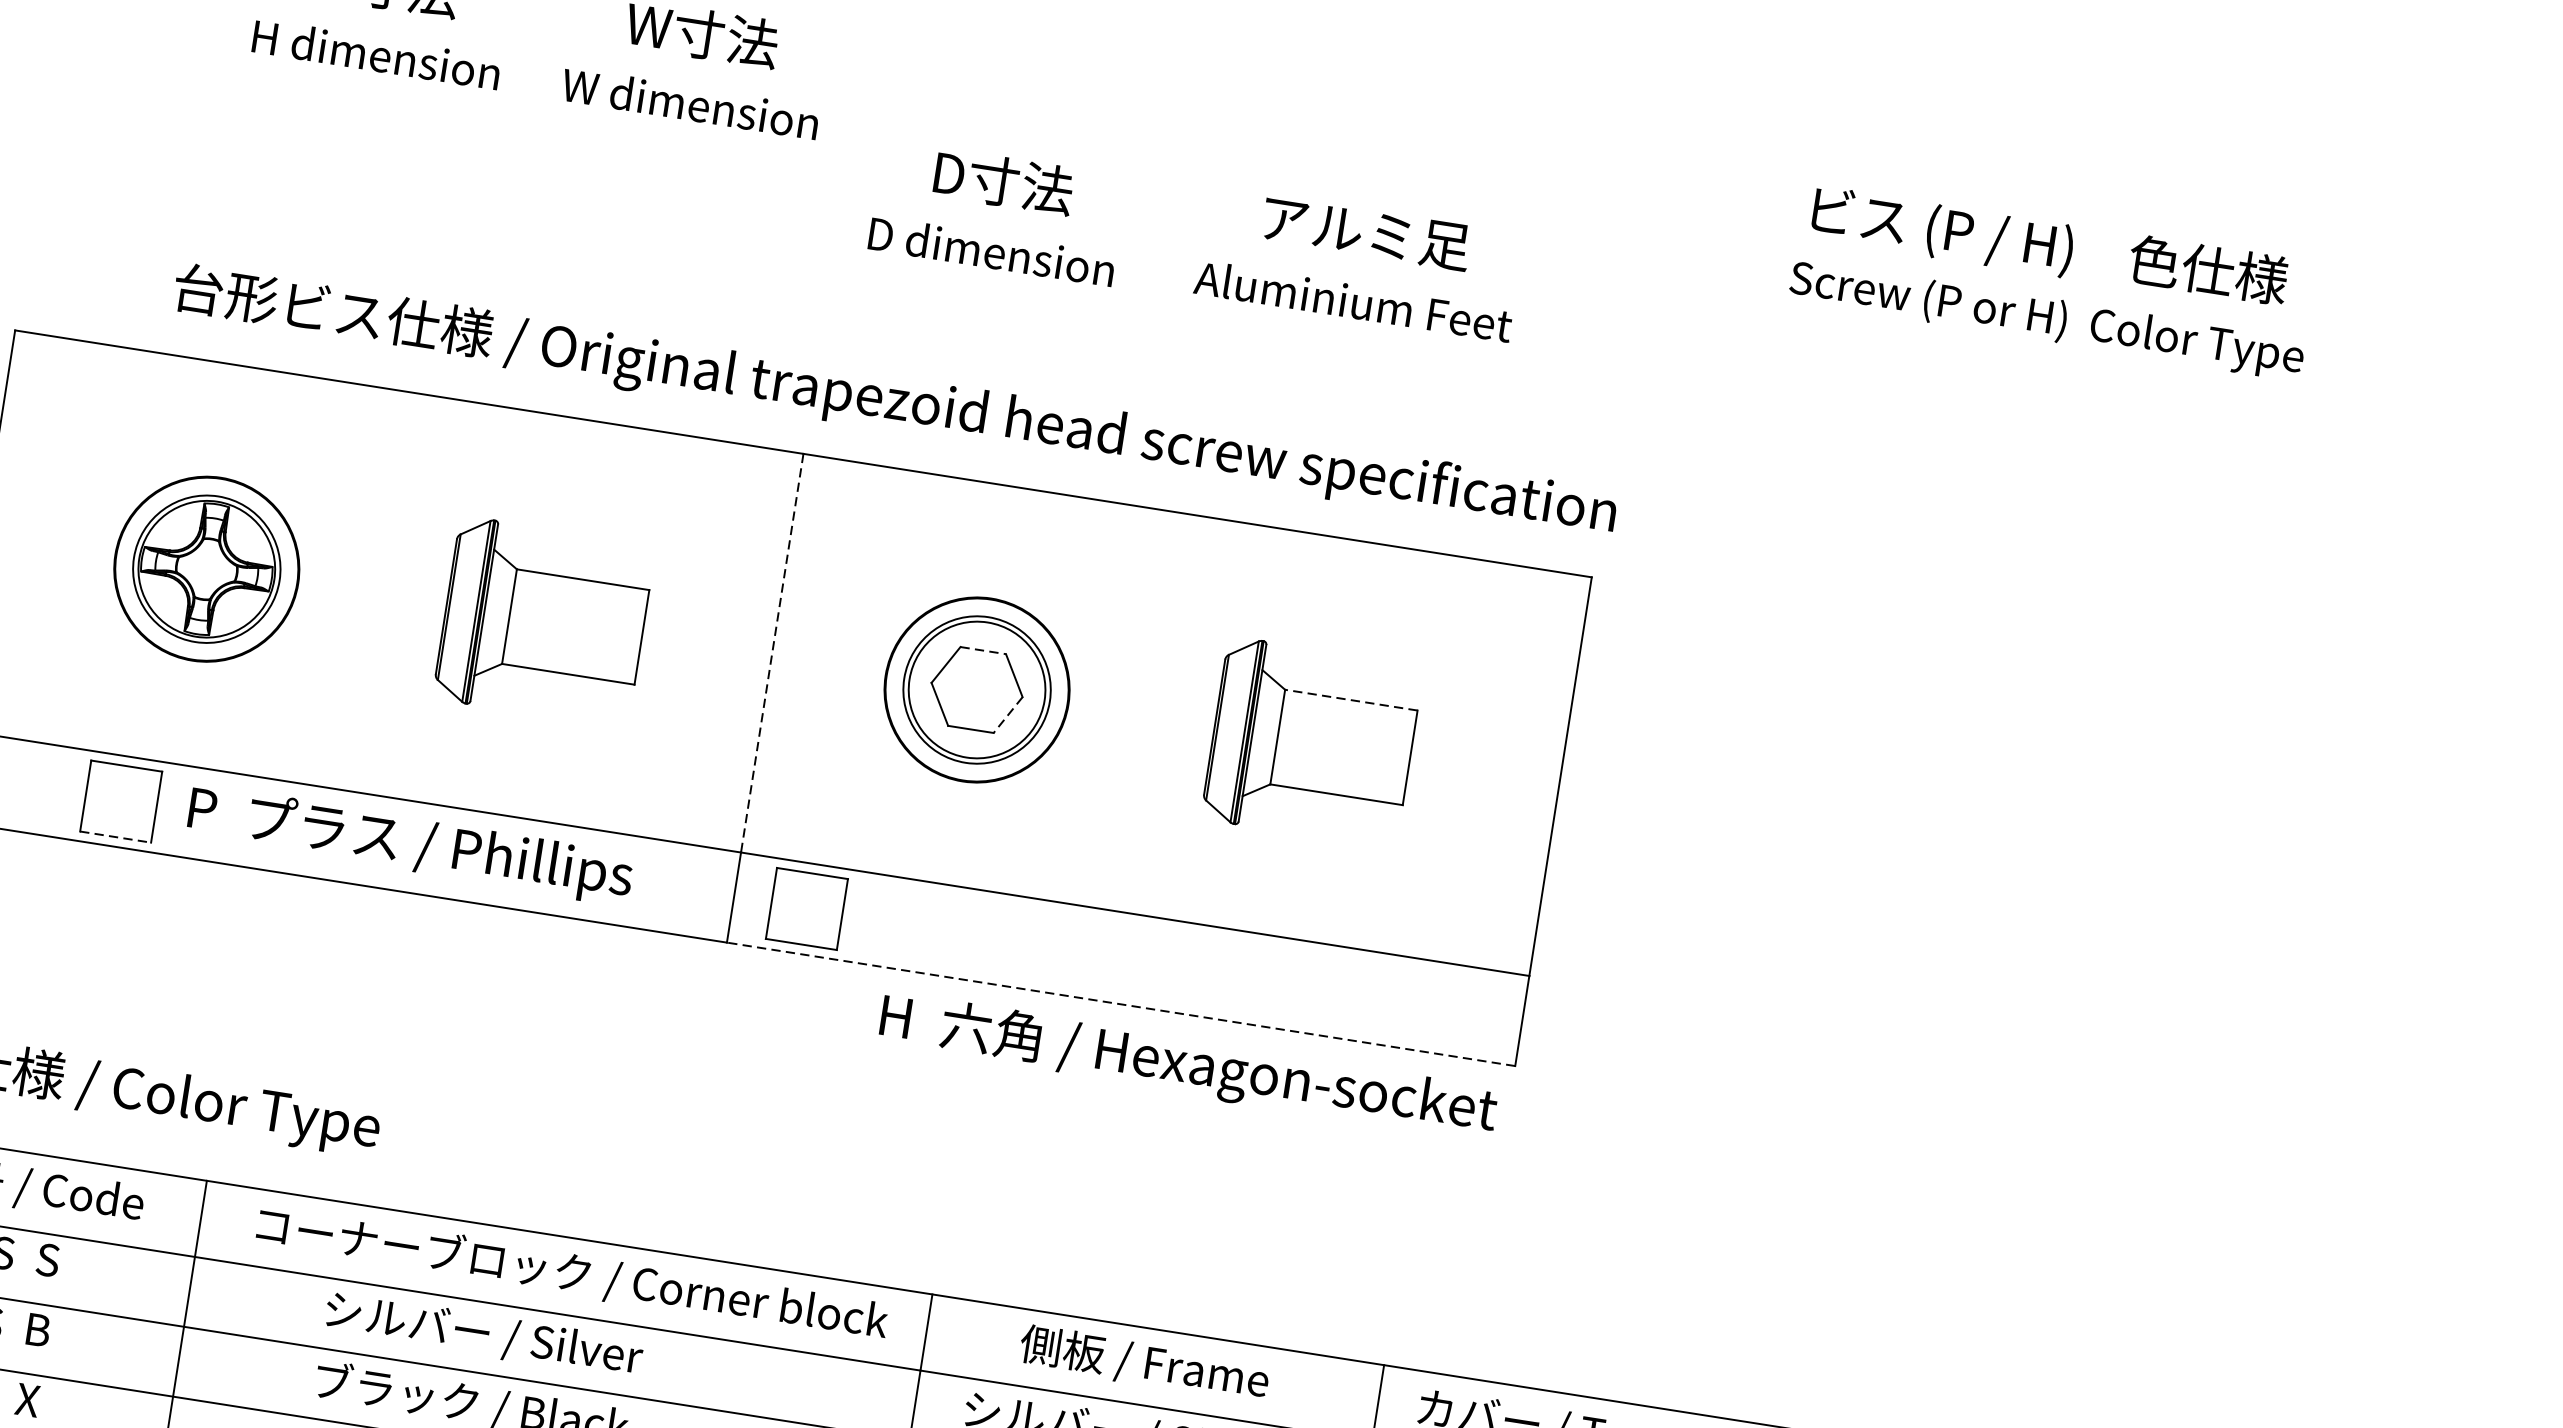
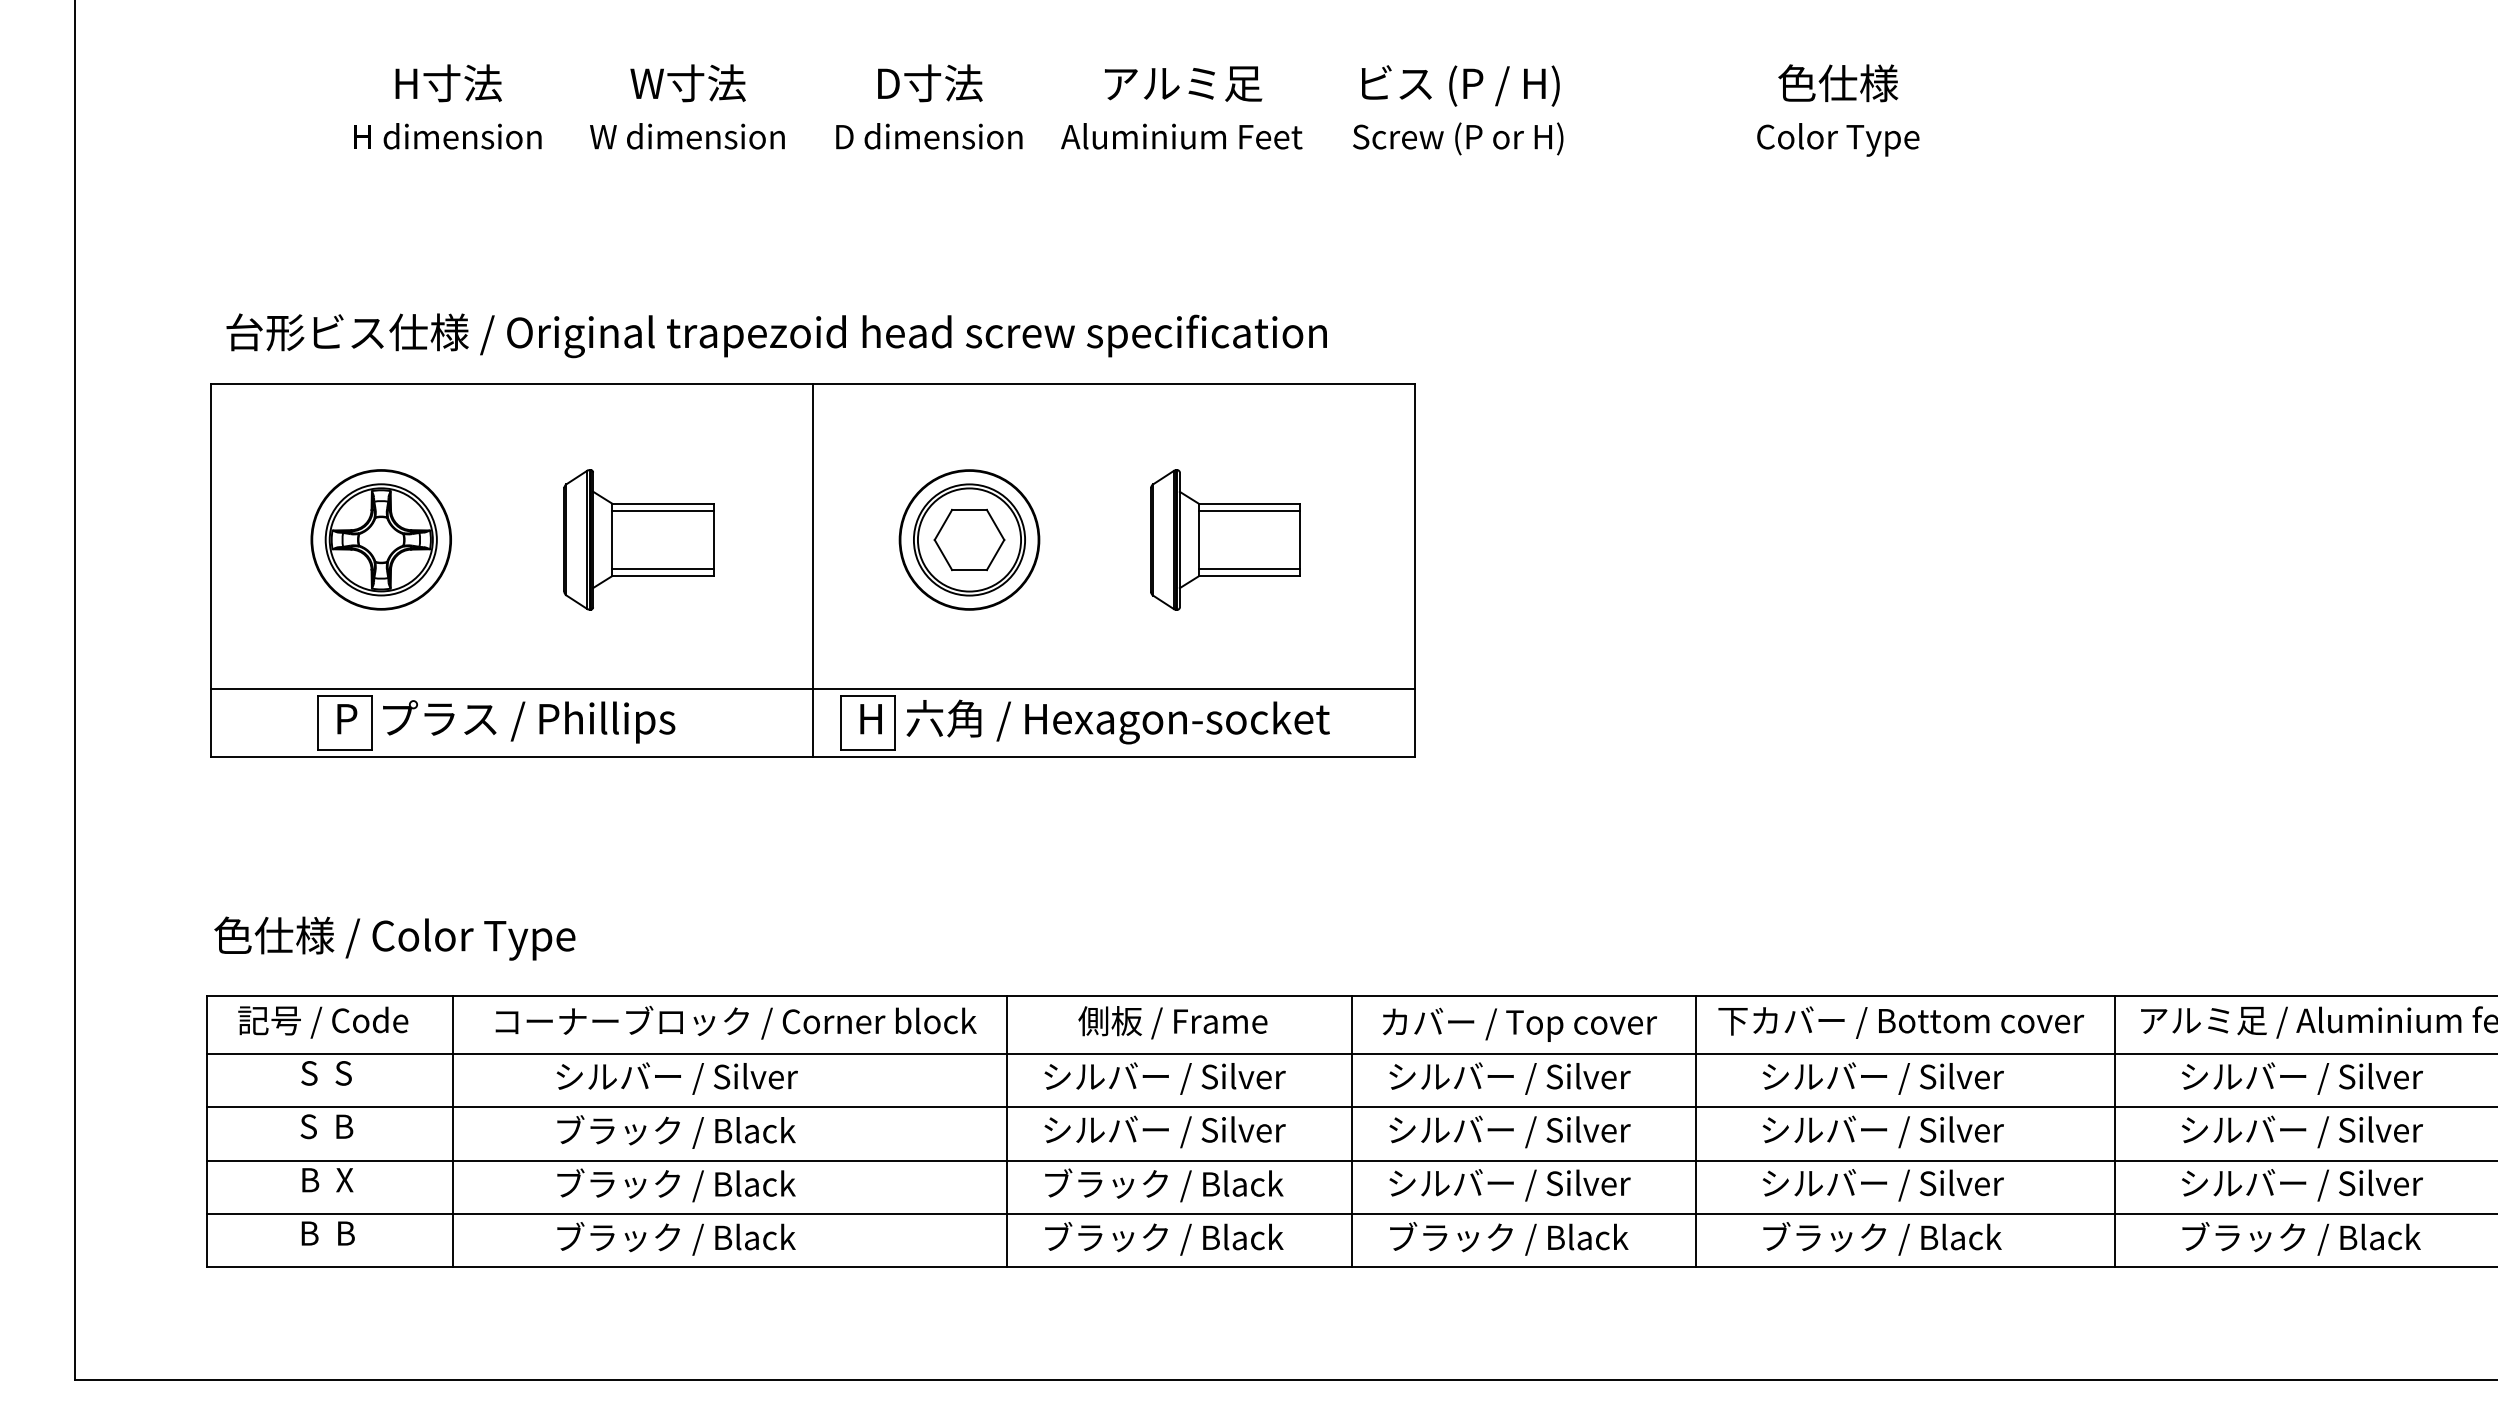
text: (998, 212) -> (929, 106), moved
text: (1359, 263) -> (1181, 107), moved
text: (1934, 263) -> (1458, 110), moved
text: (894, 402) -> (776, 335), moved
line: (580, 589) -> (662, 511), added
line: (984, 650) -> (970, 509), dashed -> solid
line: (772, 653) -> (812, 536), dashed -> solid
line: (569, 664) -> (662, 568), added
line: (1351, 699) -> (1249, 503), dashed -> solid
line: (1349, 710) -> (1249, 511), added
line: (1007, 715) -> (995, 555), dashed -> solid
line: (1337, 784) -> (1249, 568), added
line: (116, 837) -> (345, 750), dashed -> solid
text: (410, 844) -> (506, 721), moved
line: (1121, 1004) -> (1113, 757), dashed -> solid
text: (1187, 1065) -> (1094, 721), moved

